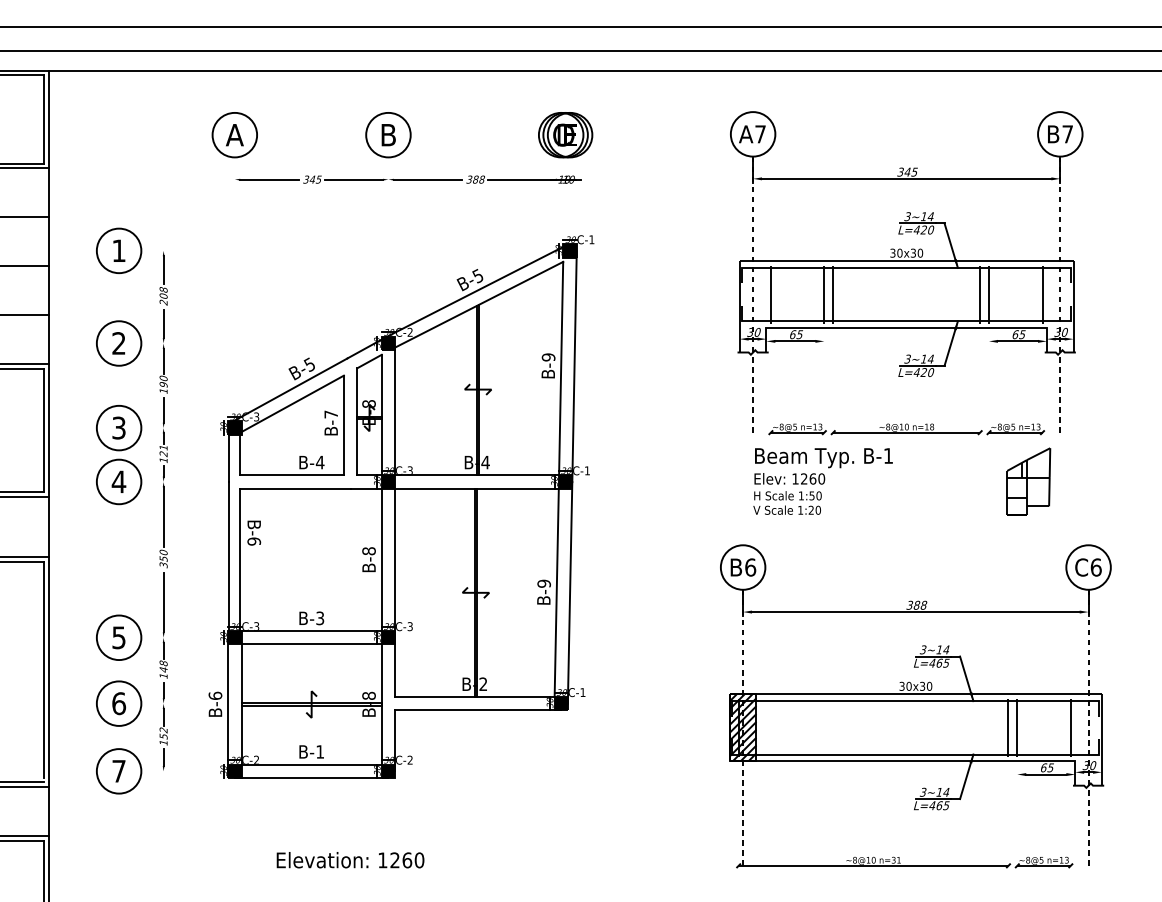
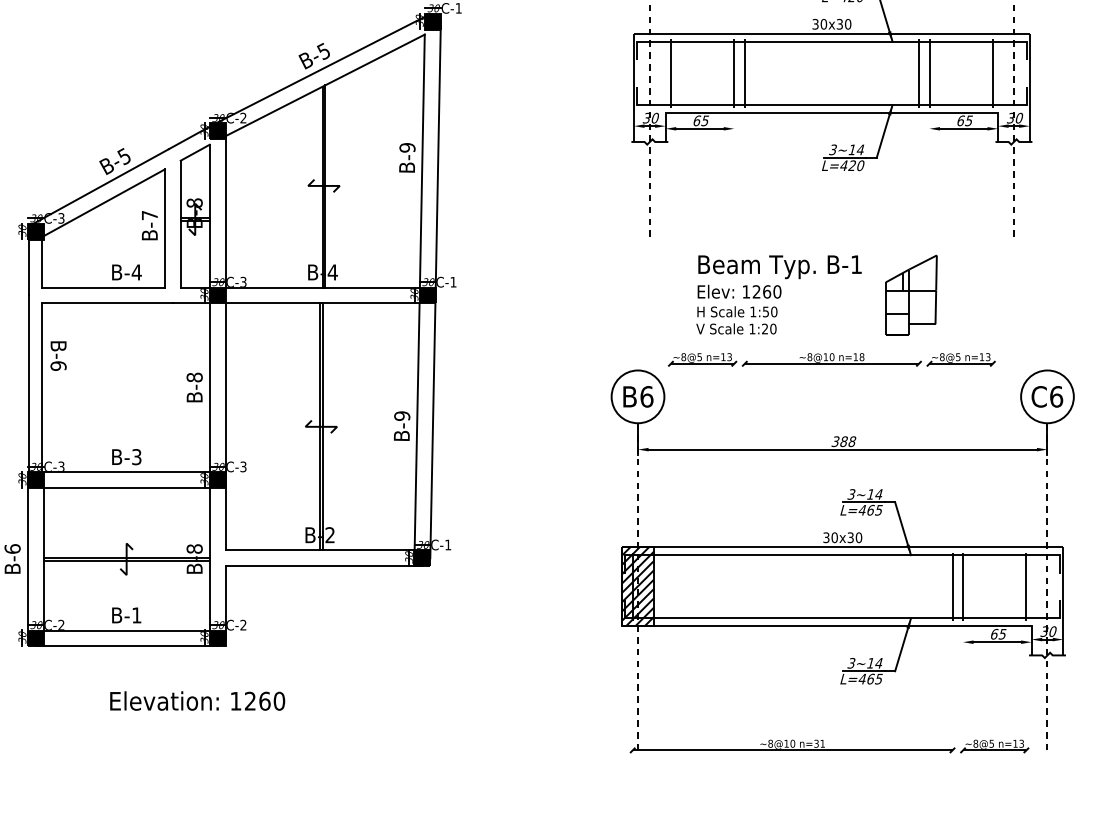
part: (906, 429) -> (831, 360), moved
text: (822, 481) -> (778, 294), moved
part: (1028, 481) -> (911, 294), moved
text: (350, 860) -> (197, 701), moved

